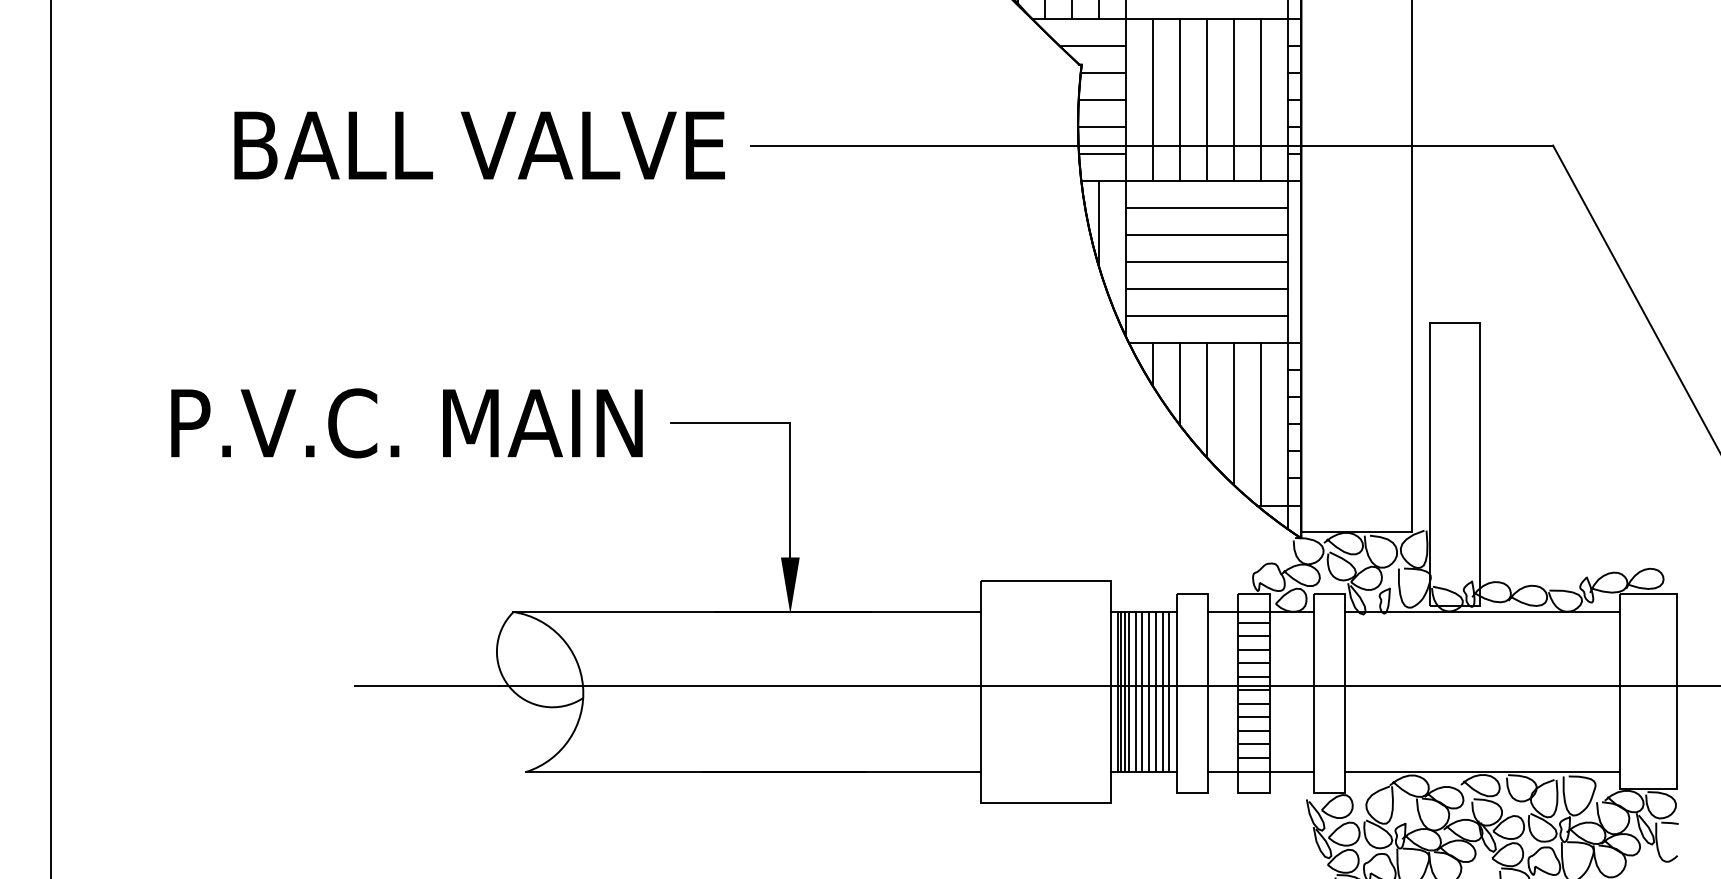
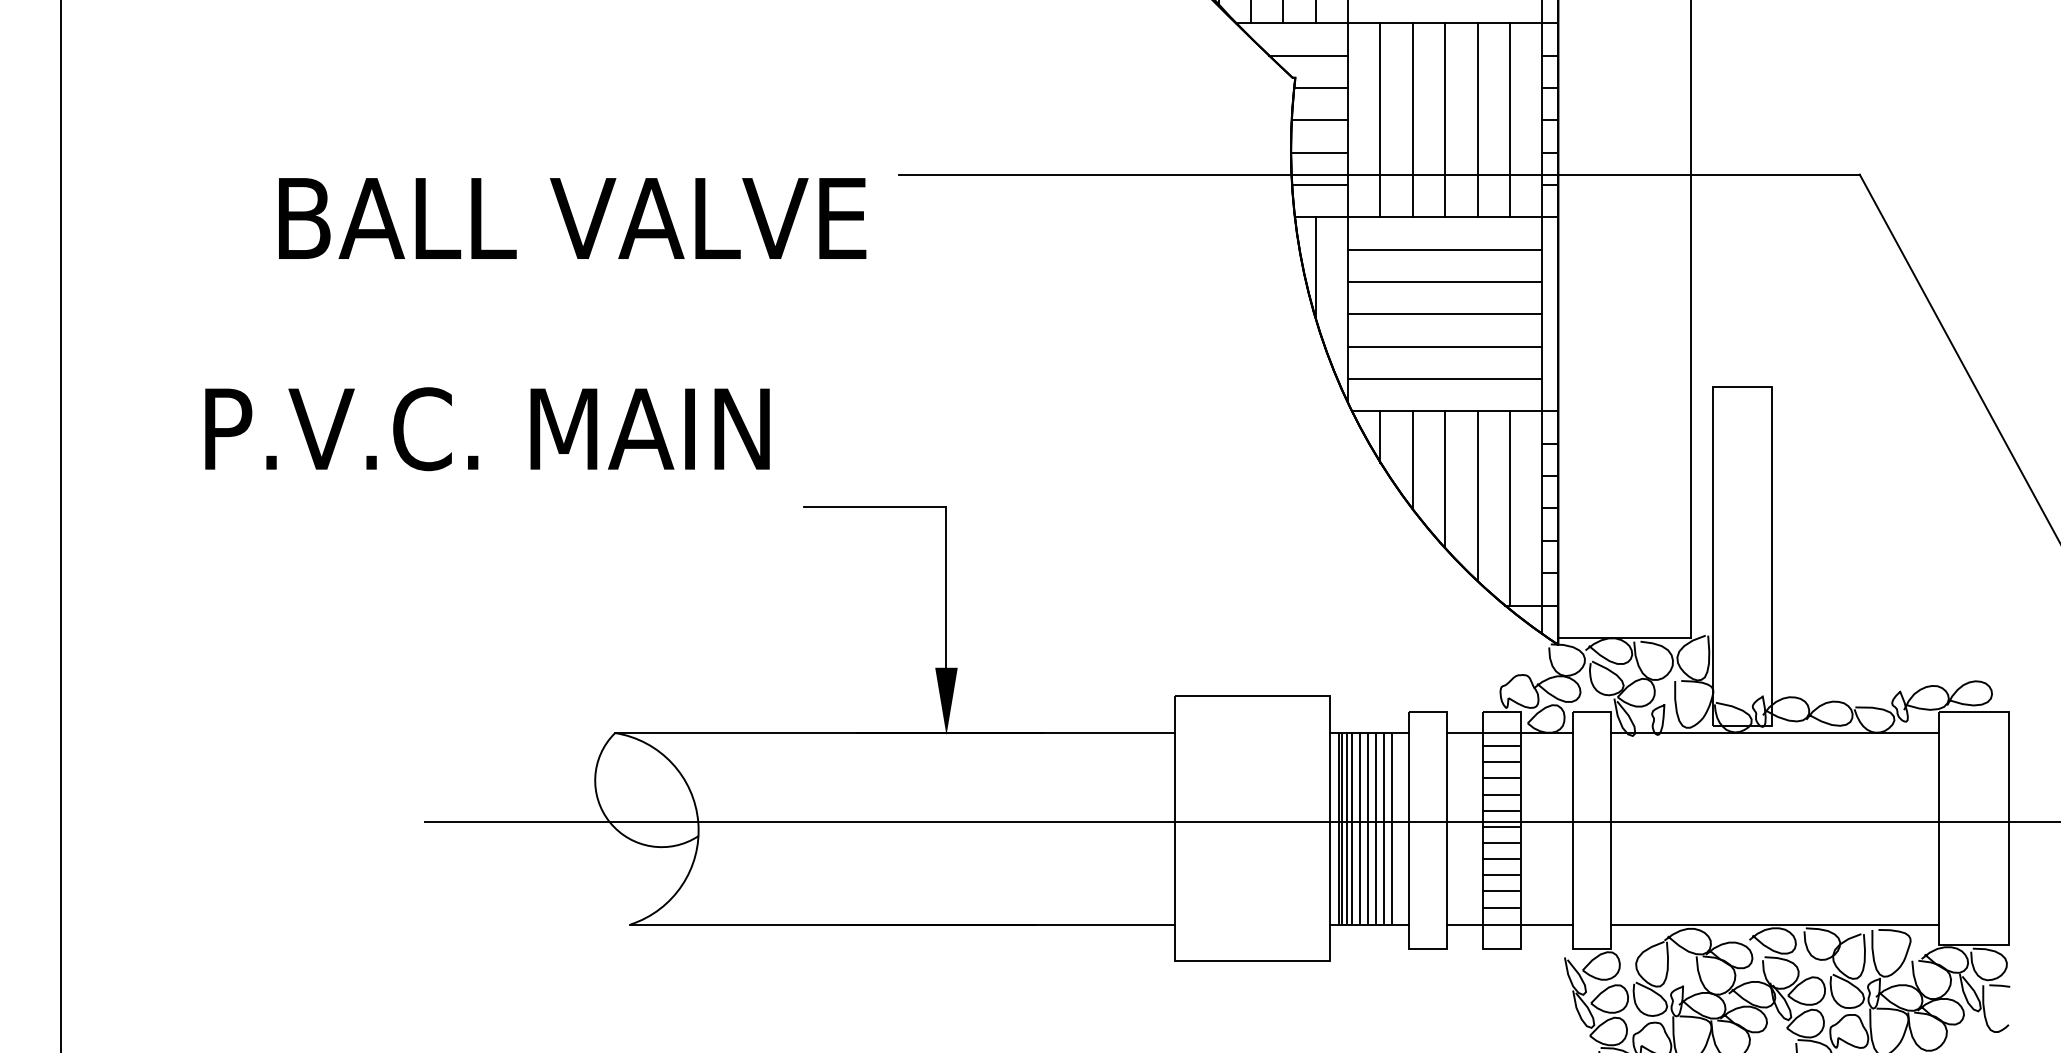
text: (479, 145) -> (572, 218), moved
text: (406, 423) -> (487, 429), moved
line: (1169, 691) -> (1400, 828), removed

